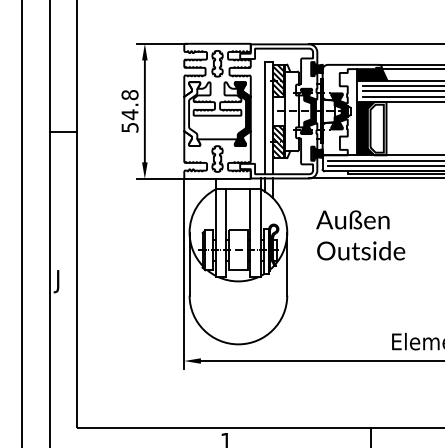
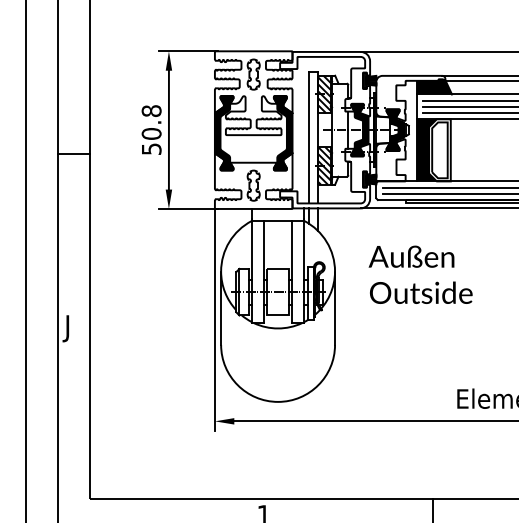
fill: (192, 113) -> (224, 132), added
text: (129, 114) -> (151, 133), 54.8 -> 50.8

